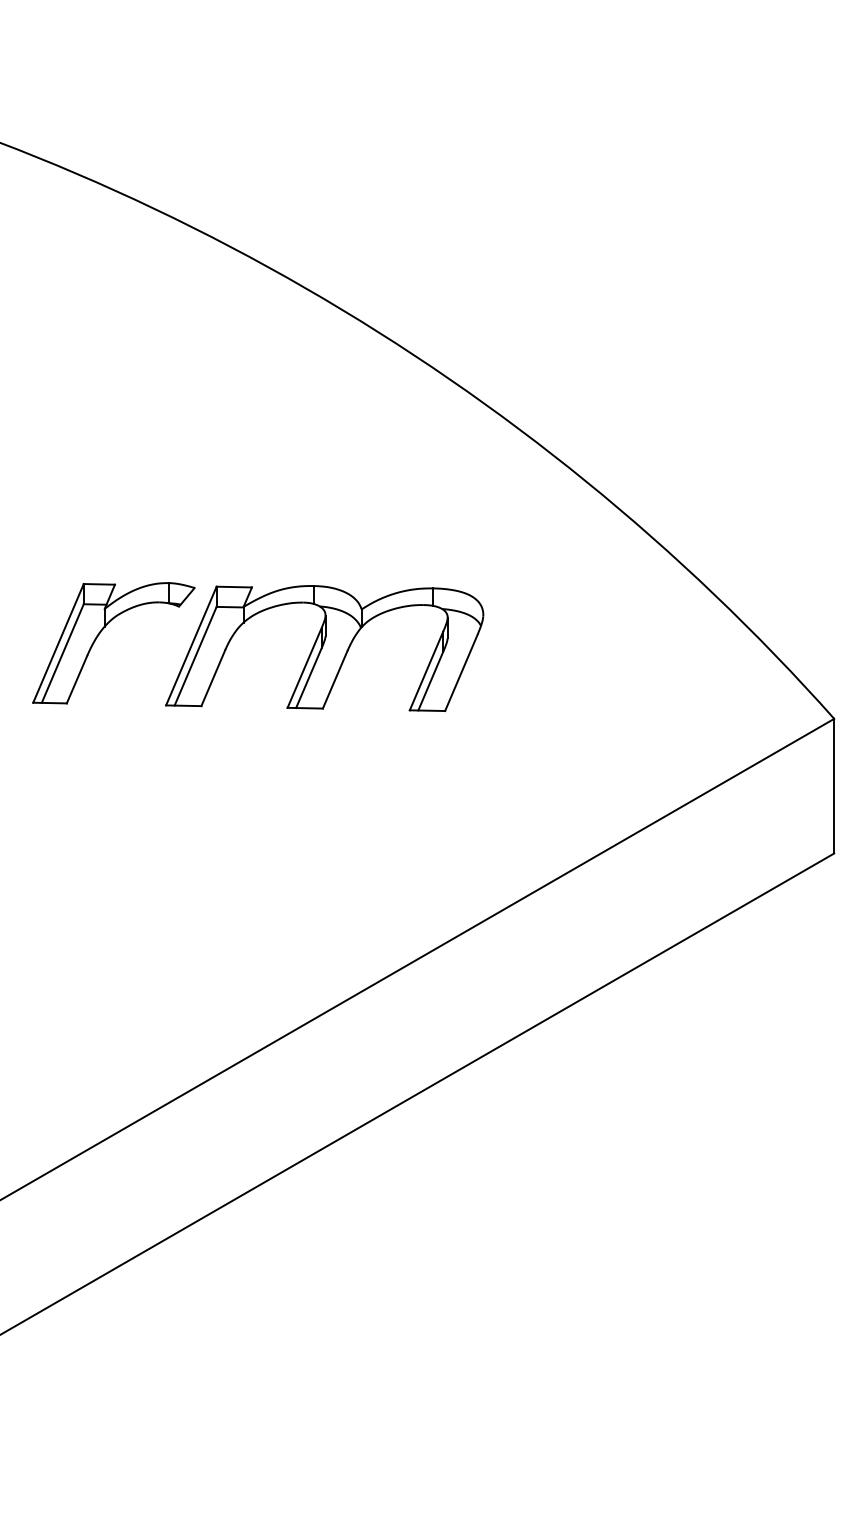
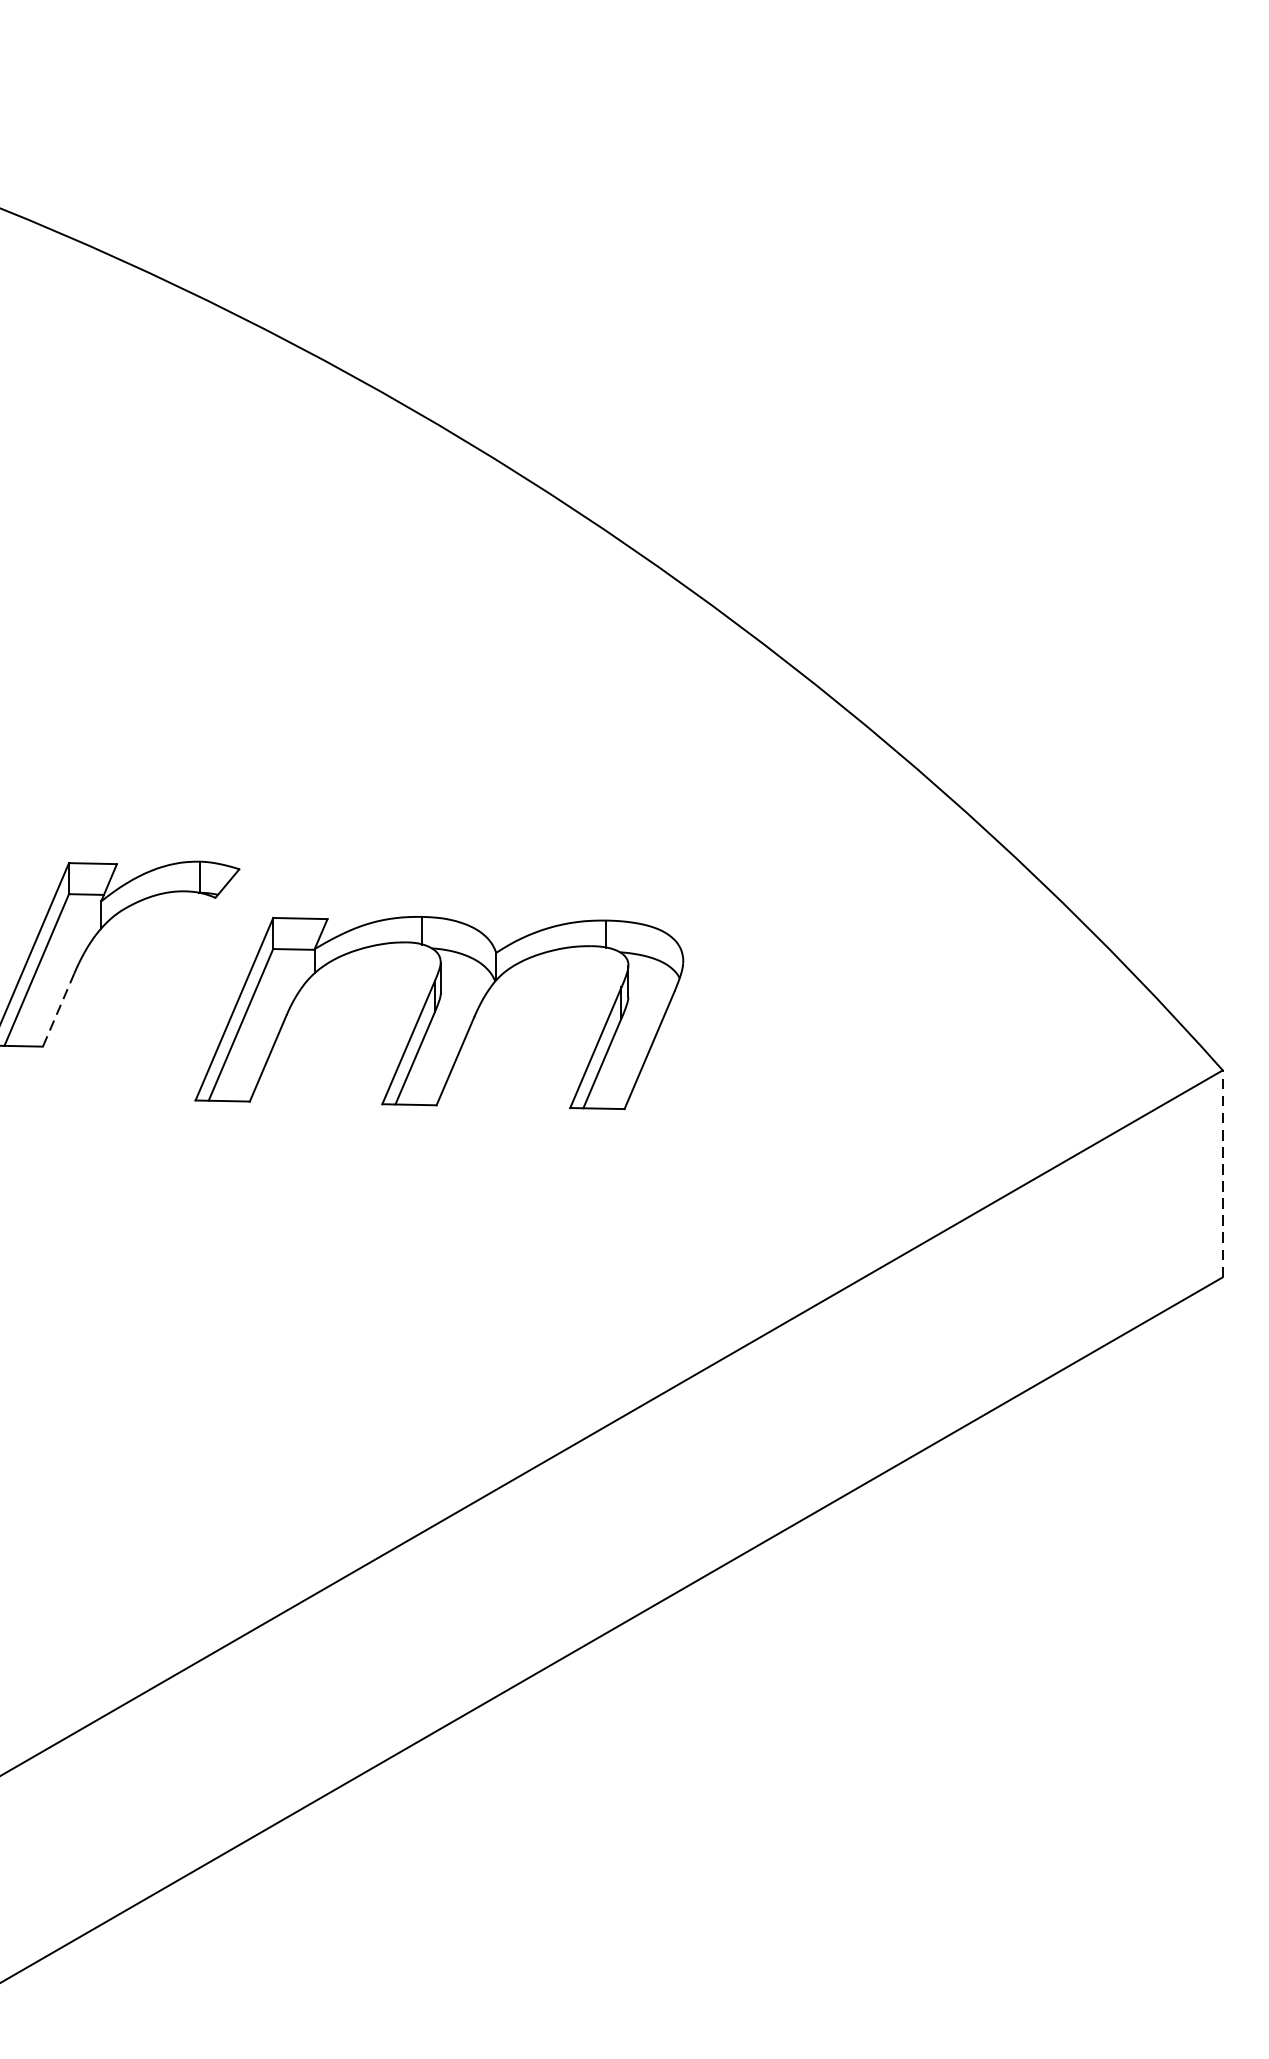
part: (324, 648) -> (439, 1012), moved
line: (77, 679) -> (59, 1009), solid -> dashed
line: (834, 785) -> (1223, 1172), solid -> dashed

